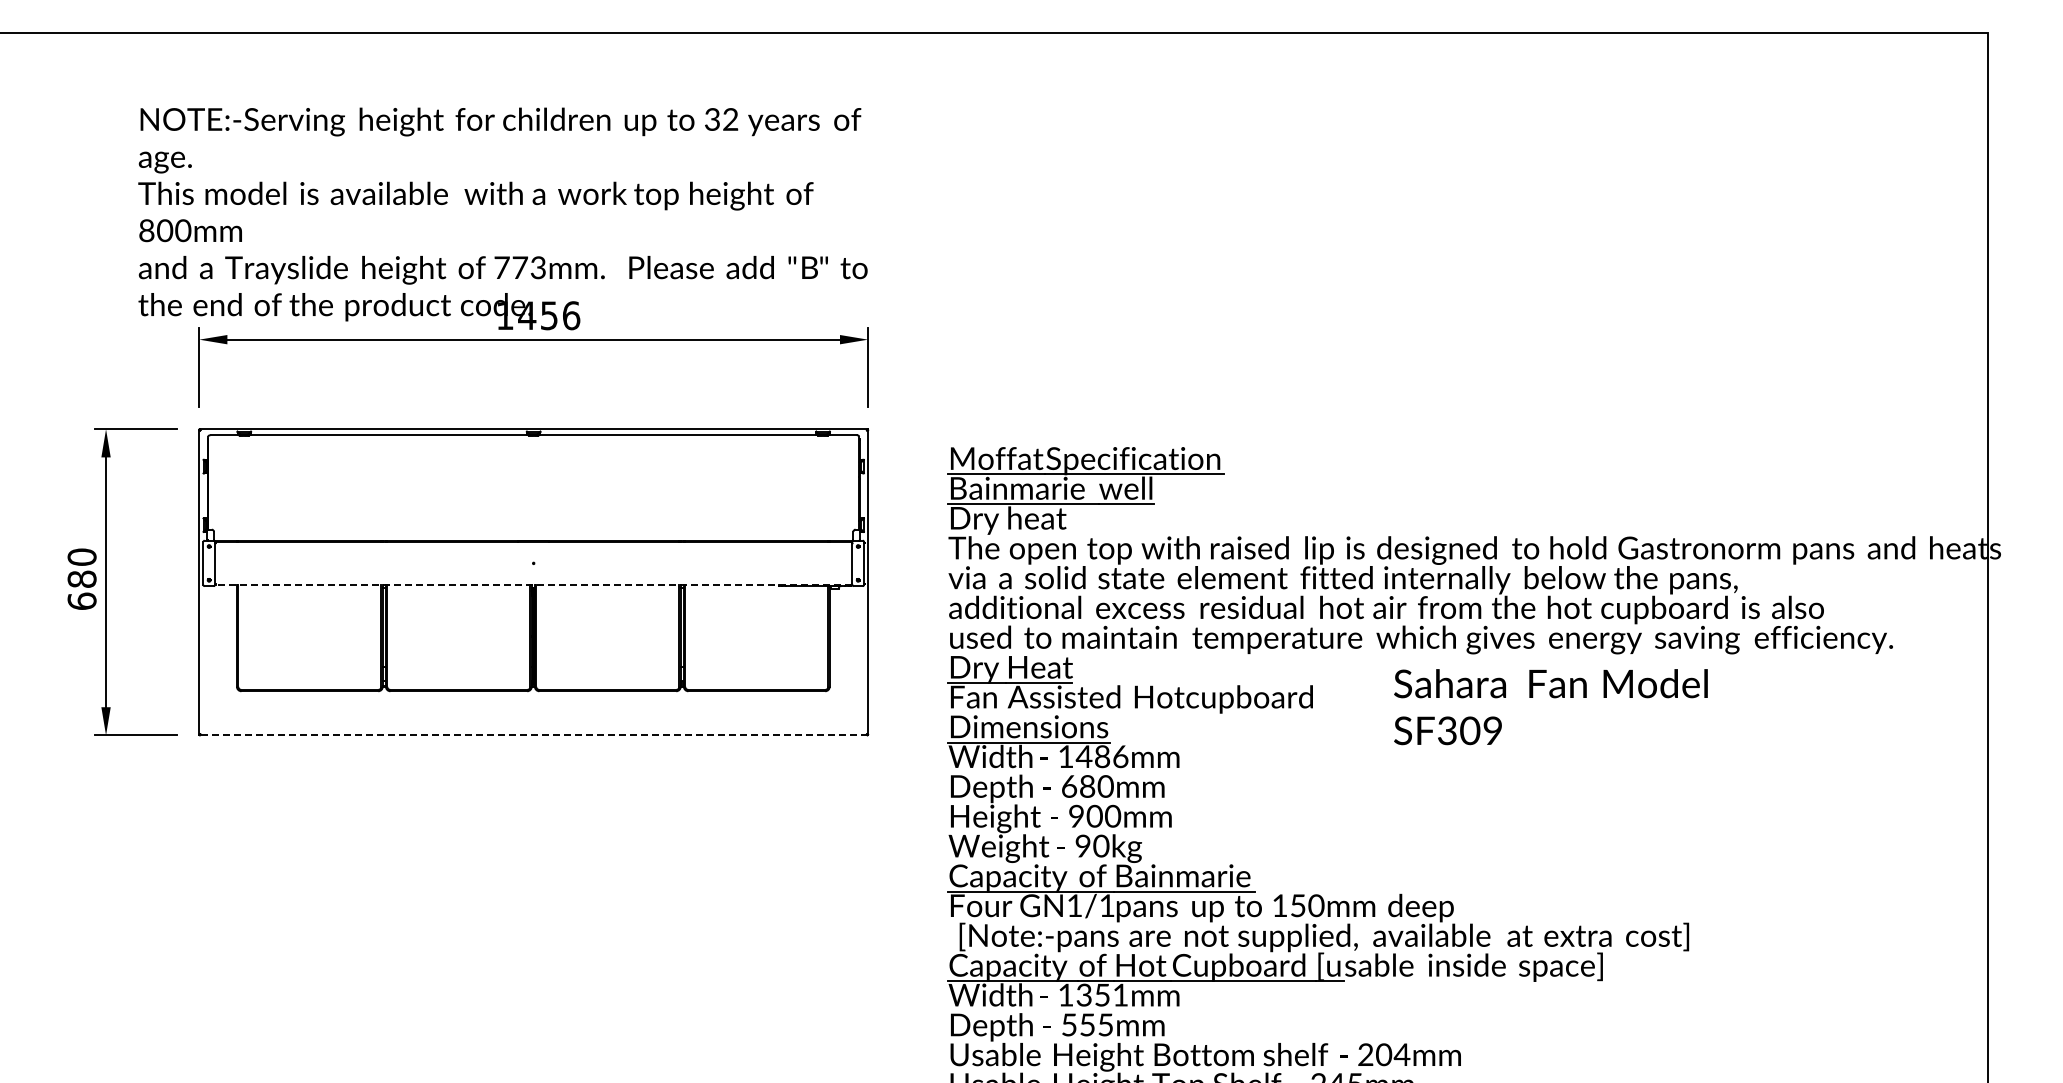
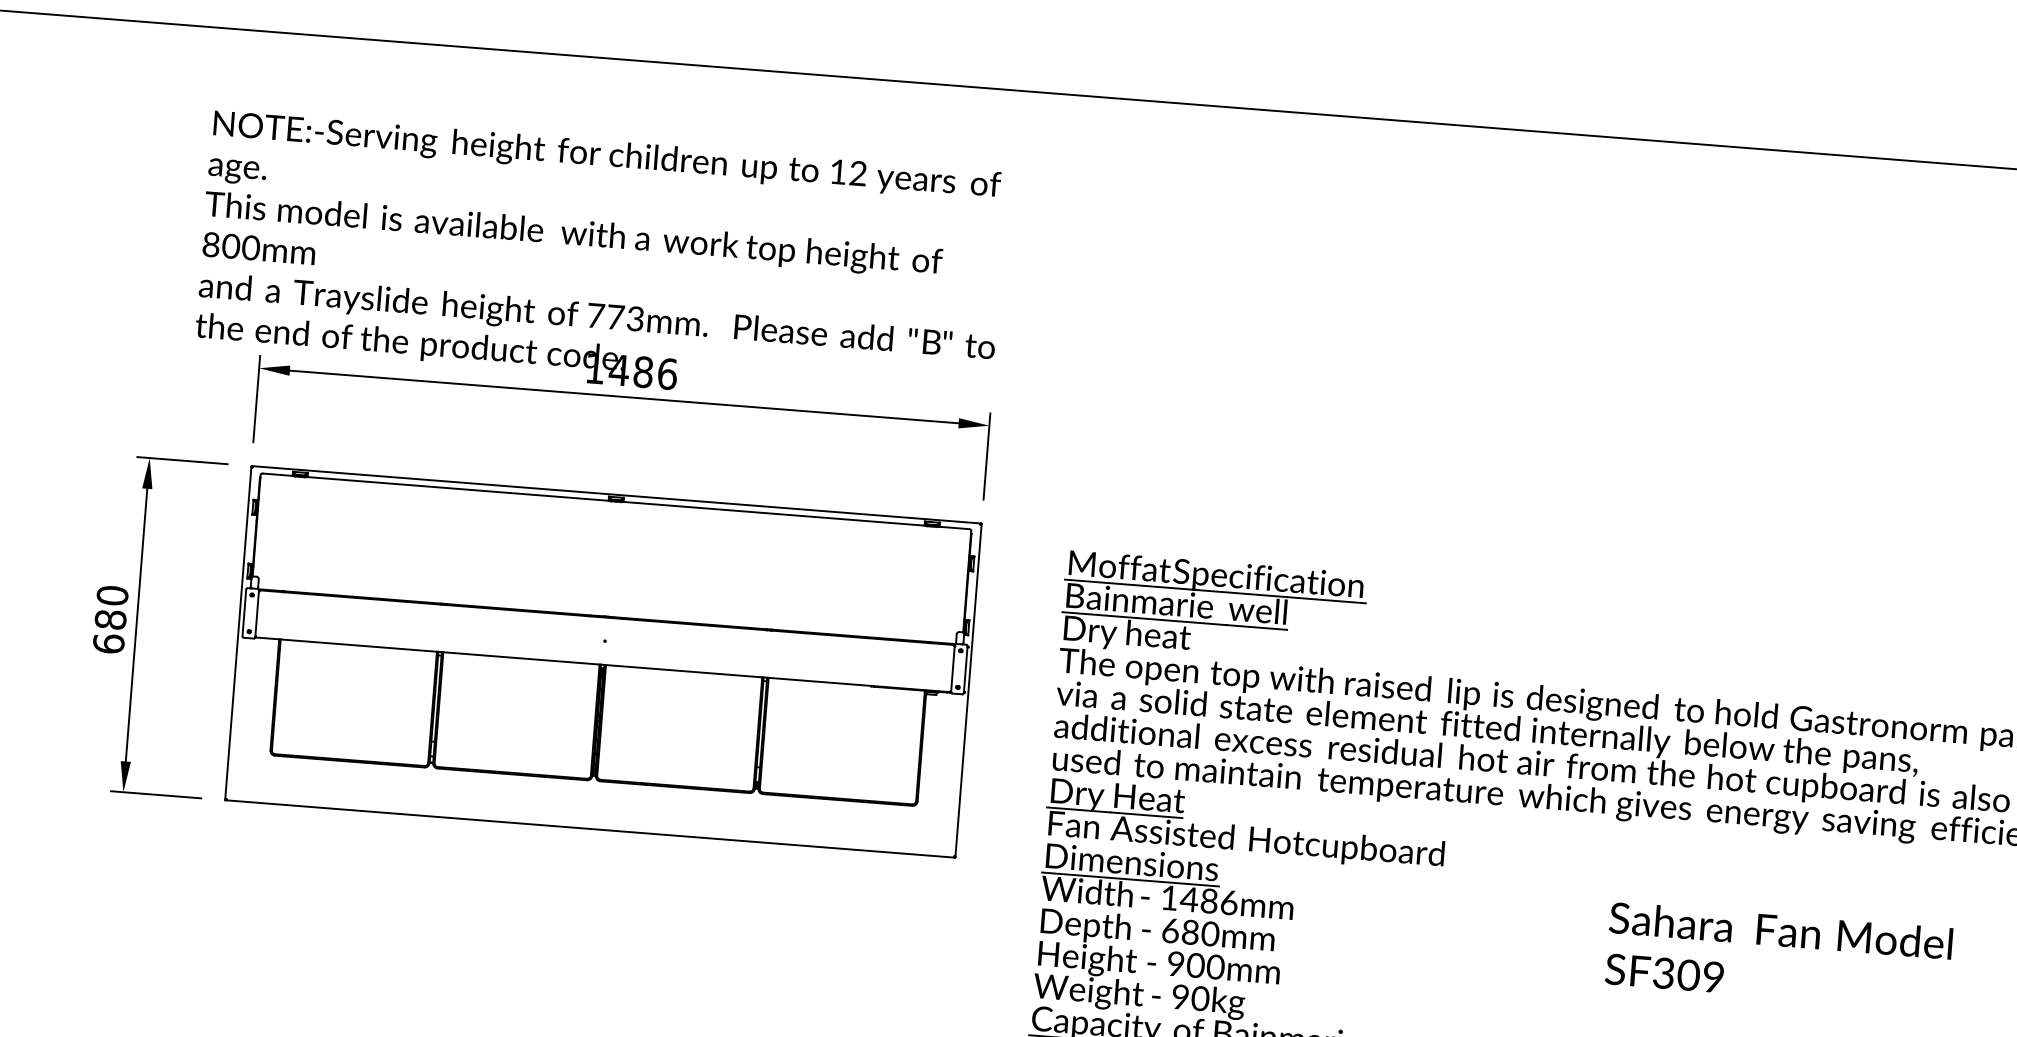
text: (712, 119) -> (838, 171), 32 -> 12
text: (548, 315) -> (642, 371), 1456 -> 1486
line: (533, 585) -> (602, 665), dashed -> solid
text: (1550, 707) -> (1778, 956), moved
line: (533, 735) -> (590, 829), dashed -> solid

